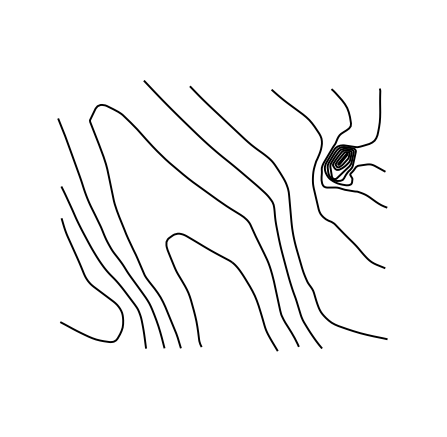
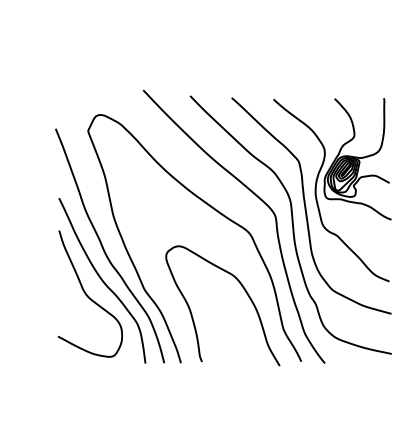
curve: (303, 193) -> (306, 205), added

